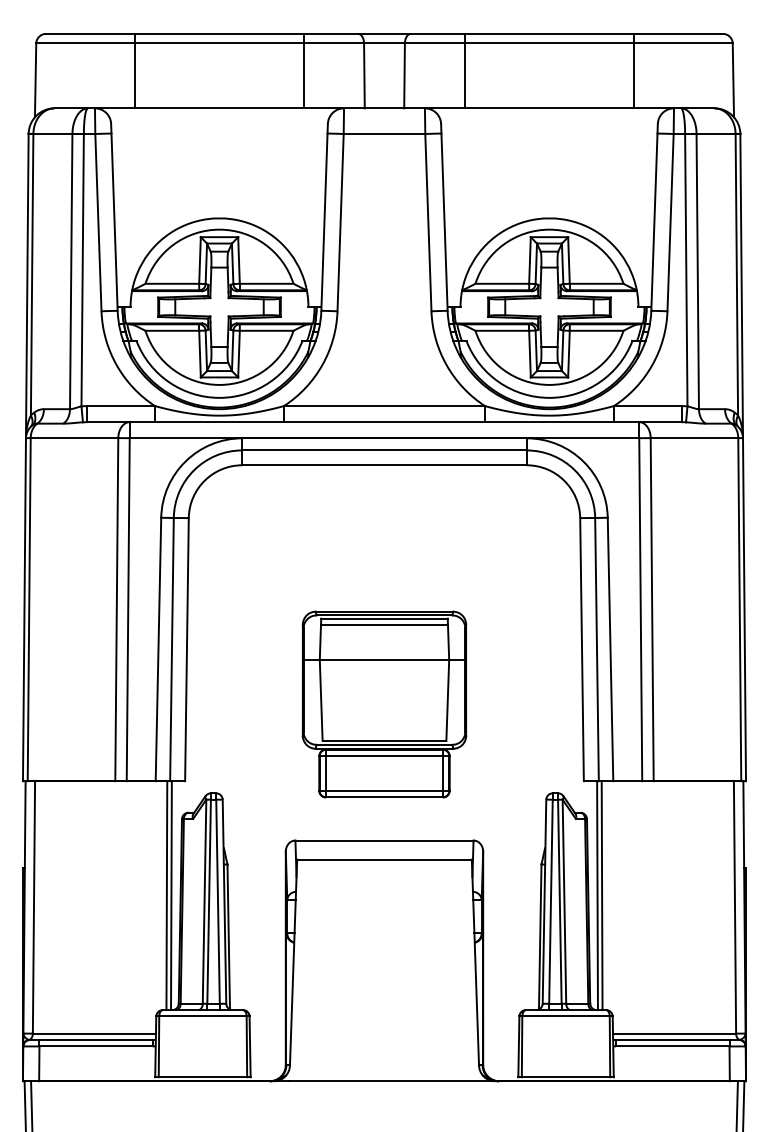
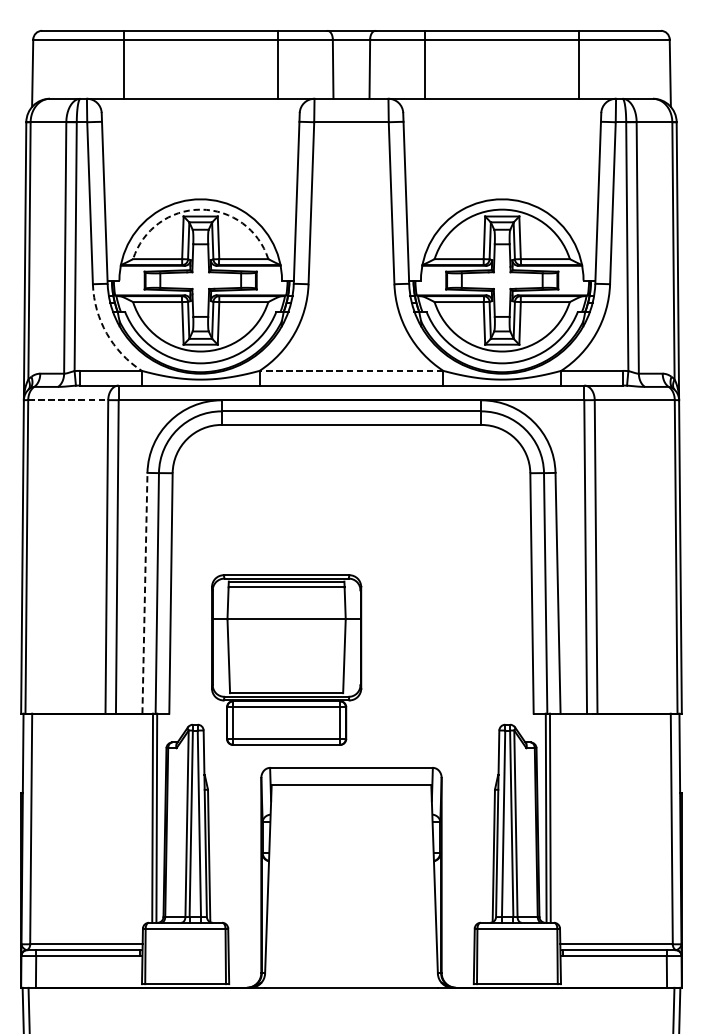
arc: (219, 229) -> (200, 209), solid -> dashed
arc: (116, 365) -> (106, 333), solid -> dashed
line: (384, 406) -> (351, 371), solid -> dashed
line: (74, 438) -> (68, 400), solid -> dashed
line: (158, 649) -> (144, 593), solid -> dashed
part: (384, 704) -> (286, 660), moved

